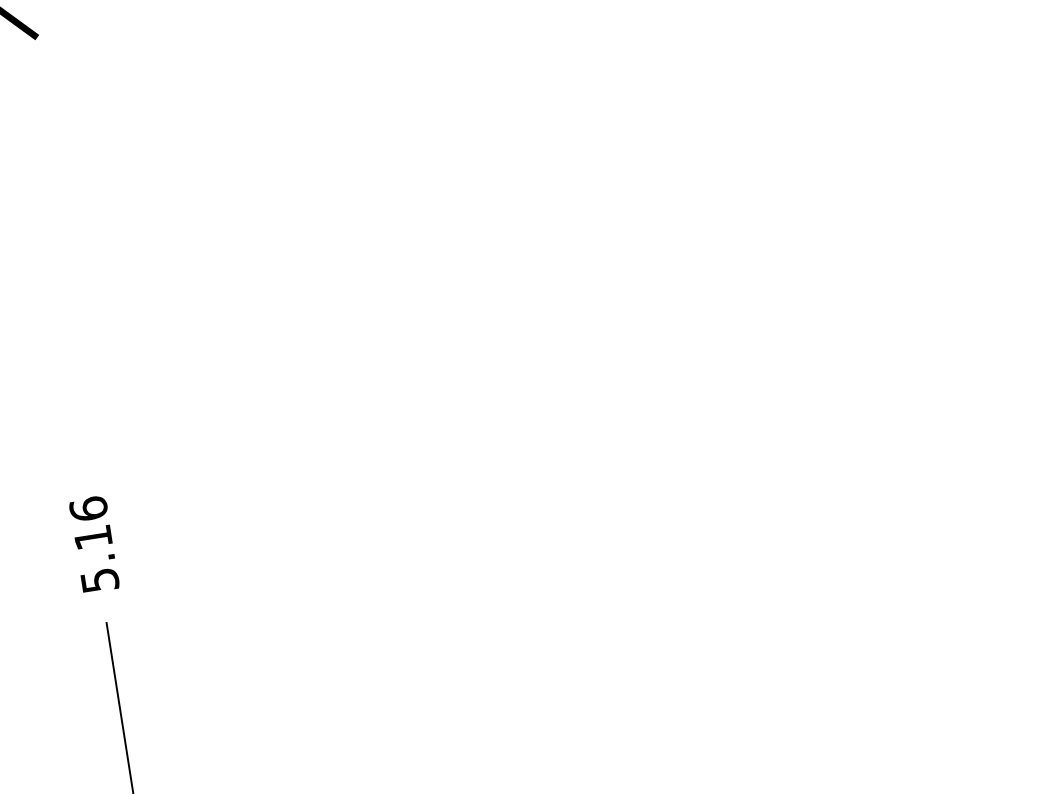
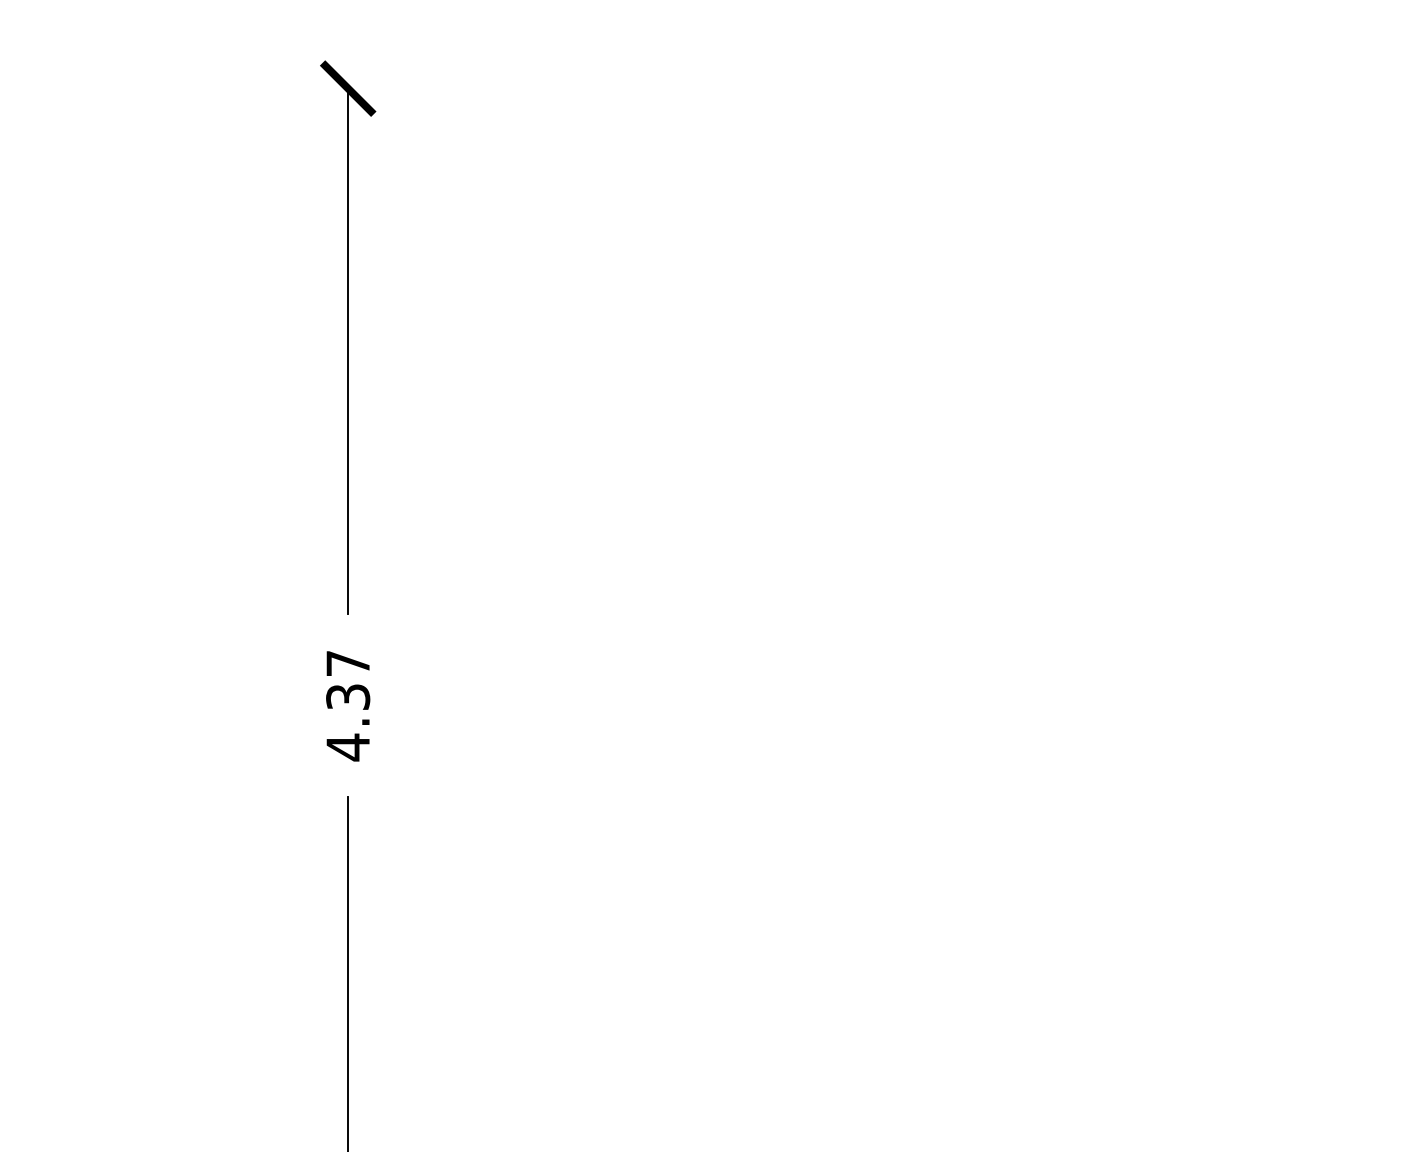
line: (47, 242) -> (348, 350), added
text: (94, 544) -> (348, 705), 5.16 -> 4.37

